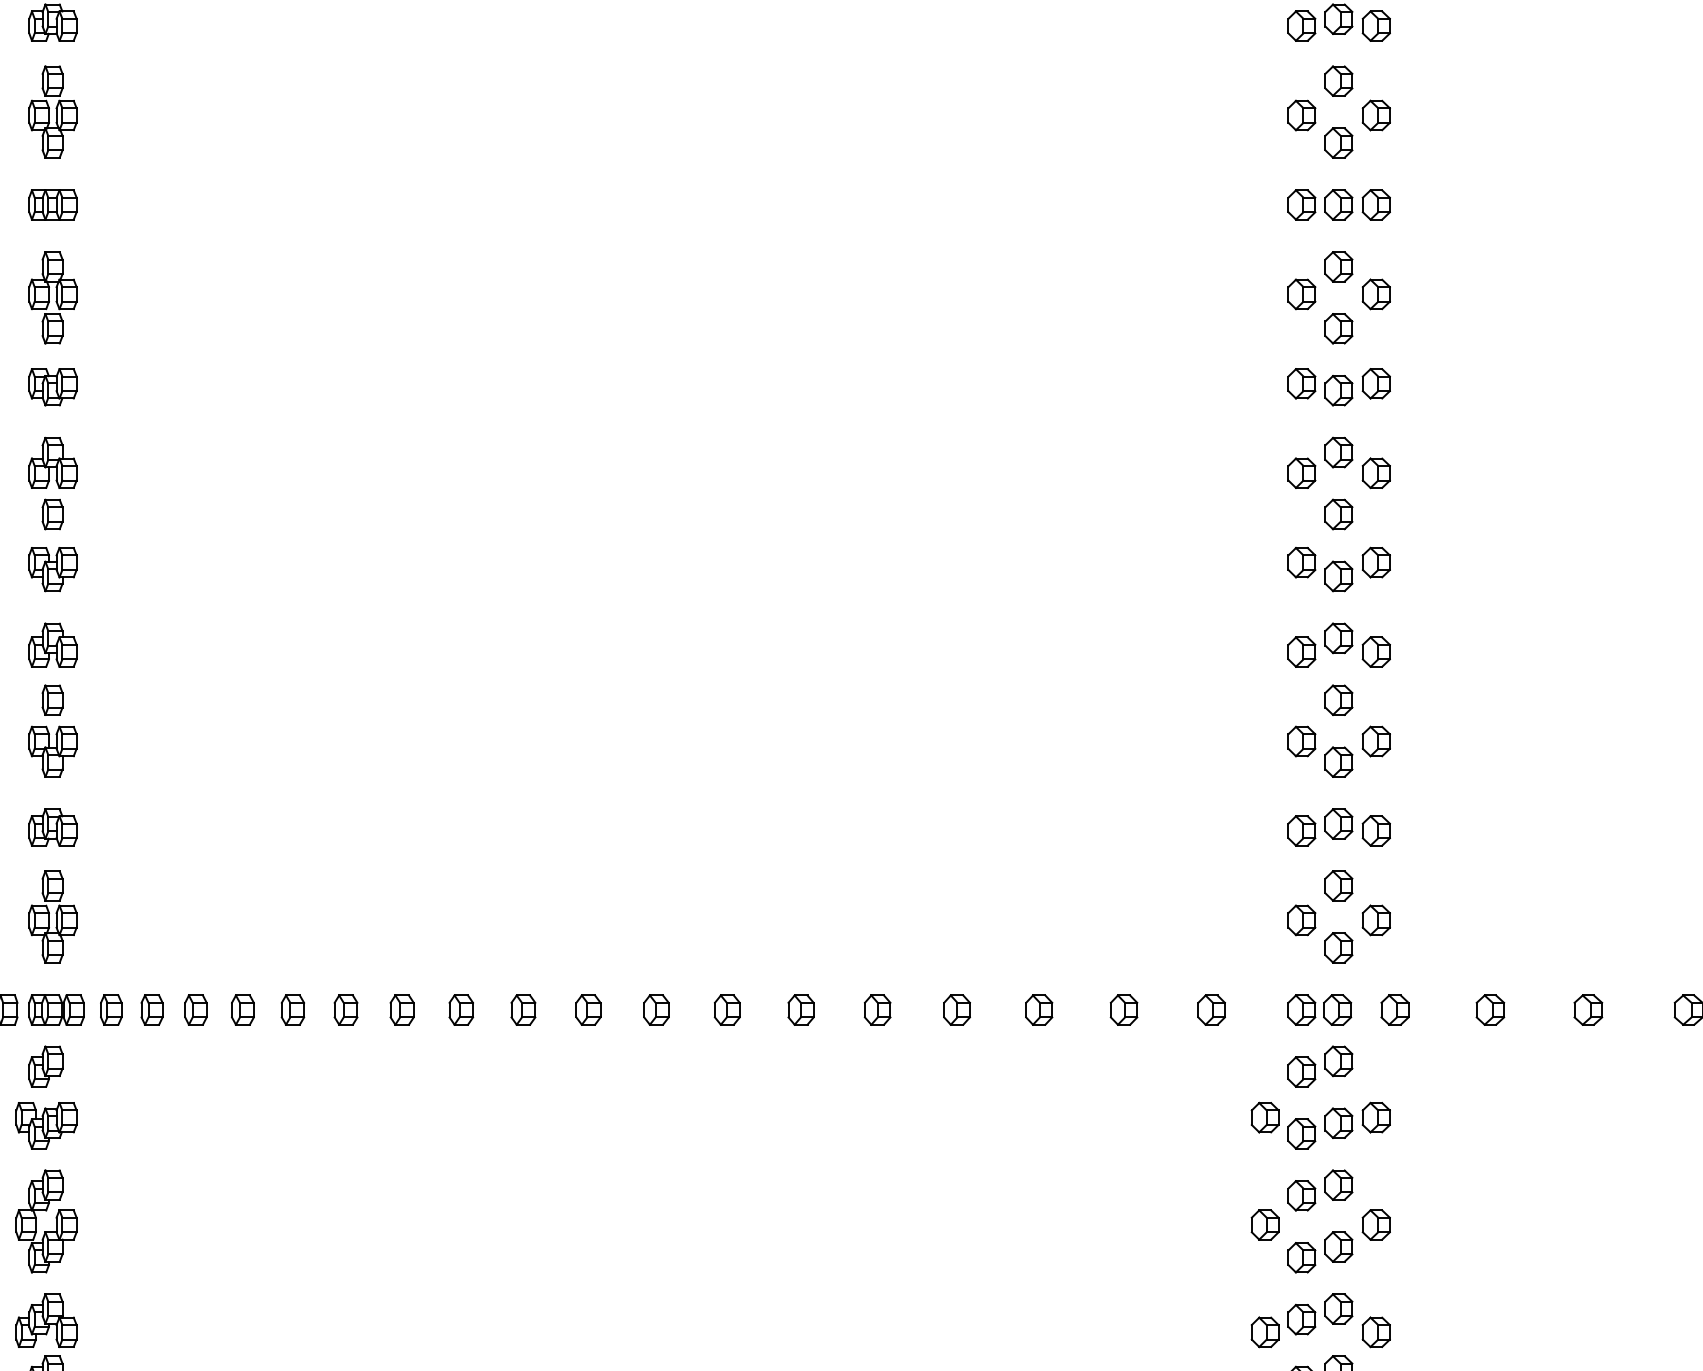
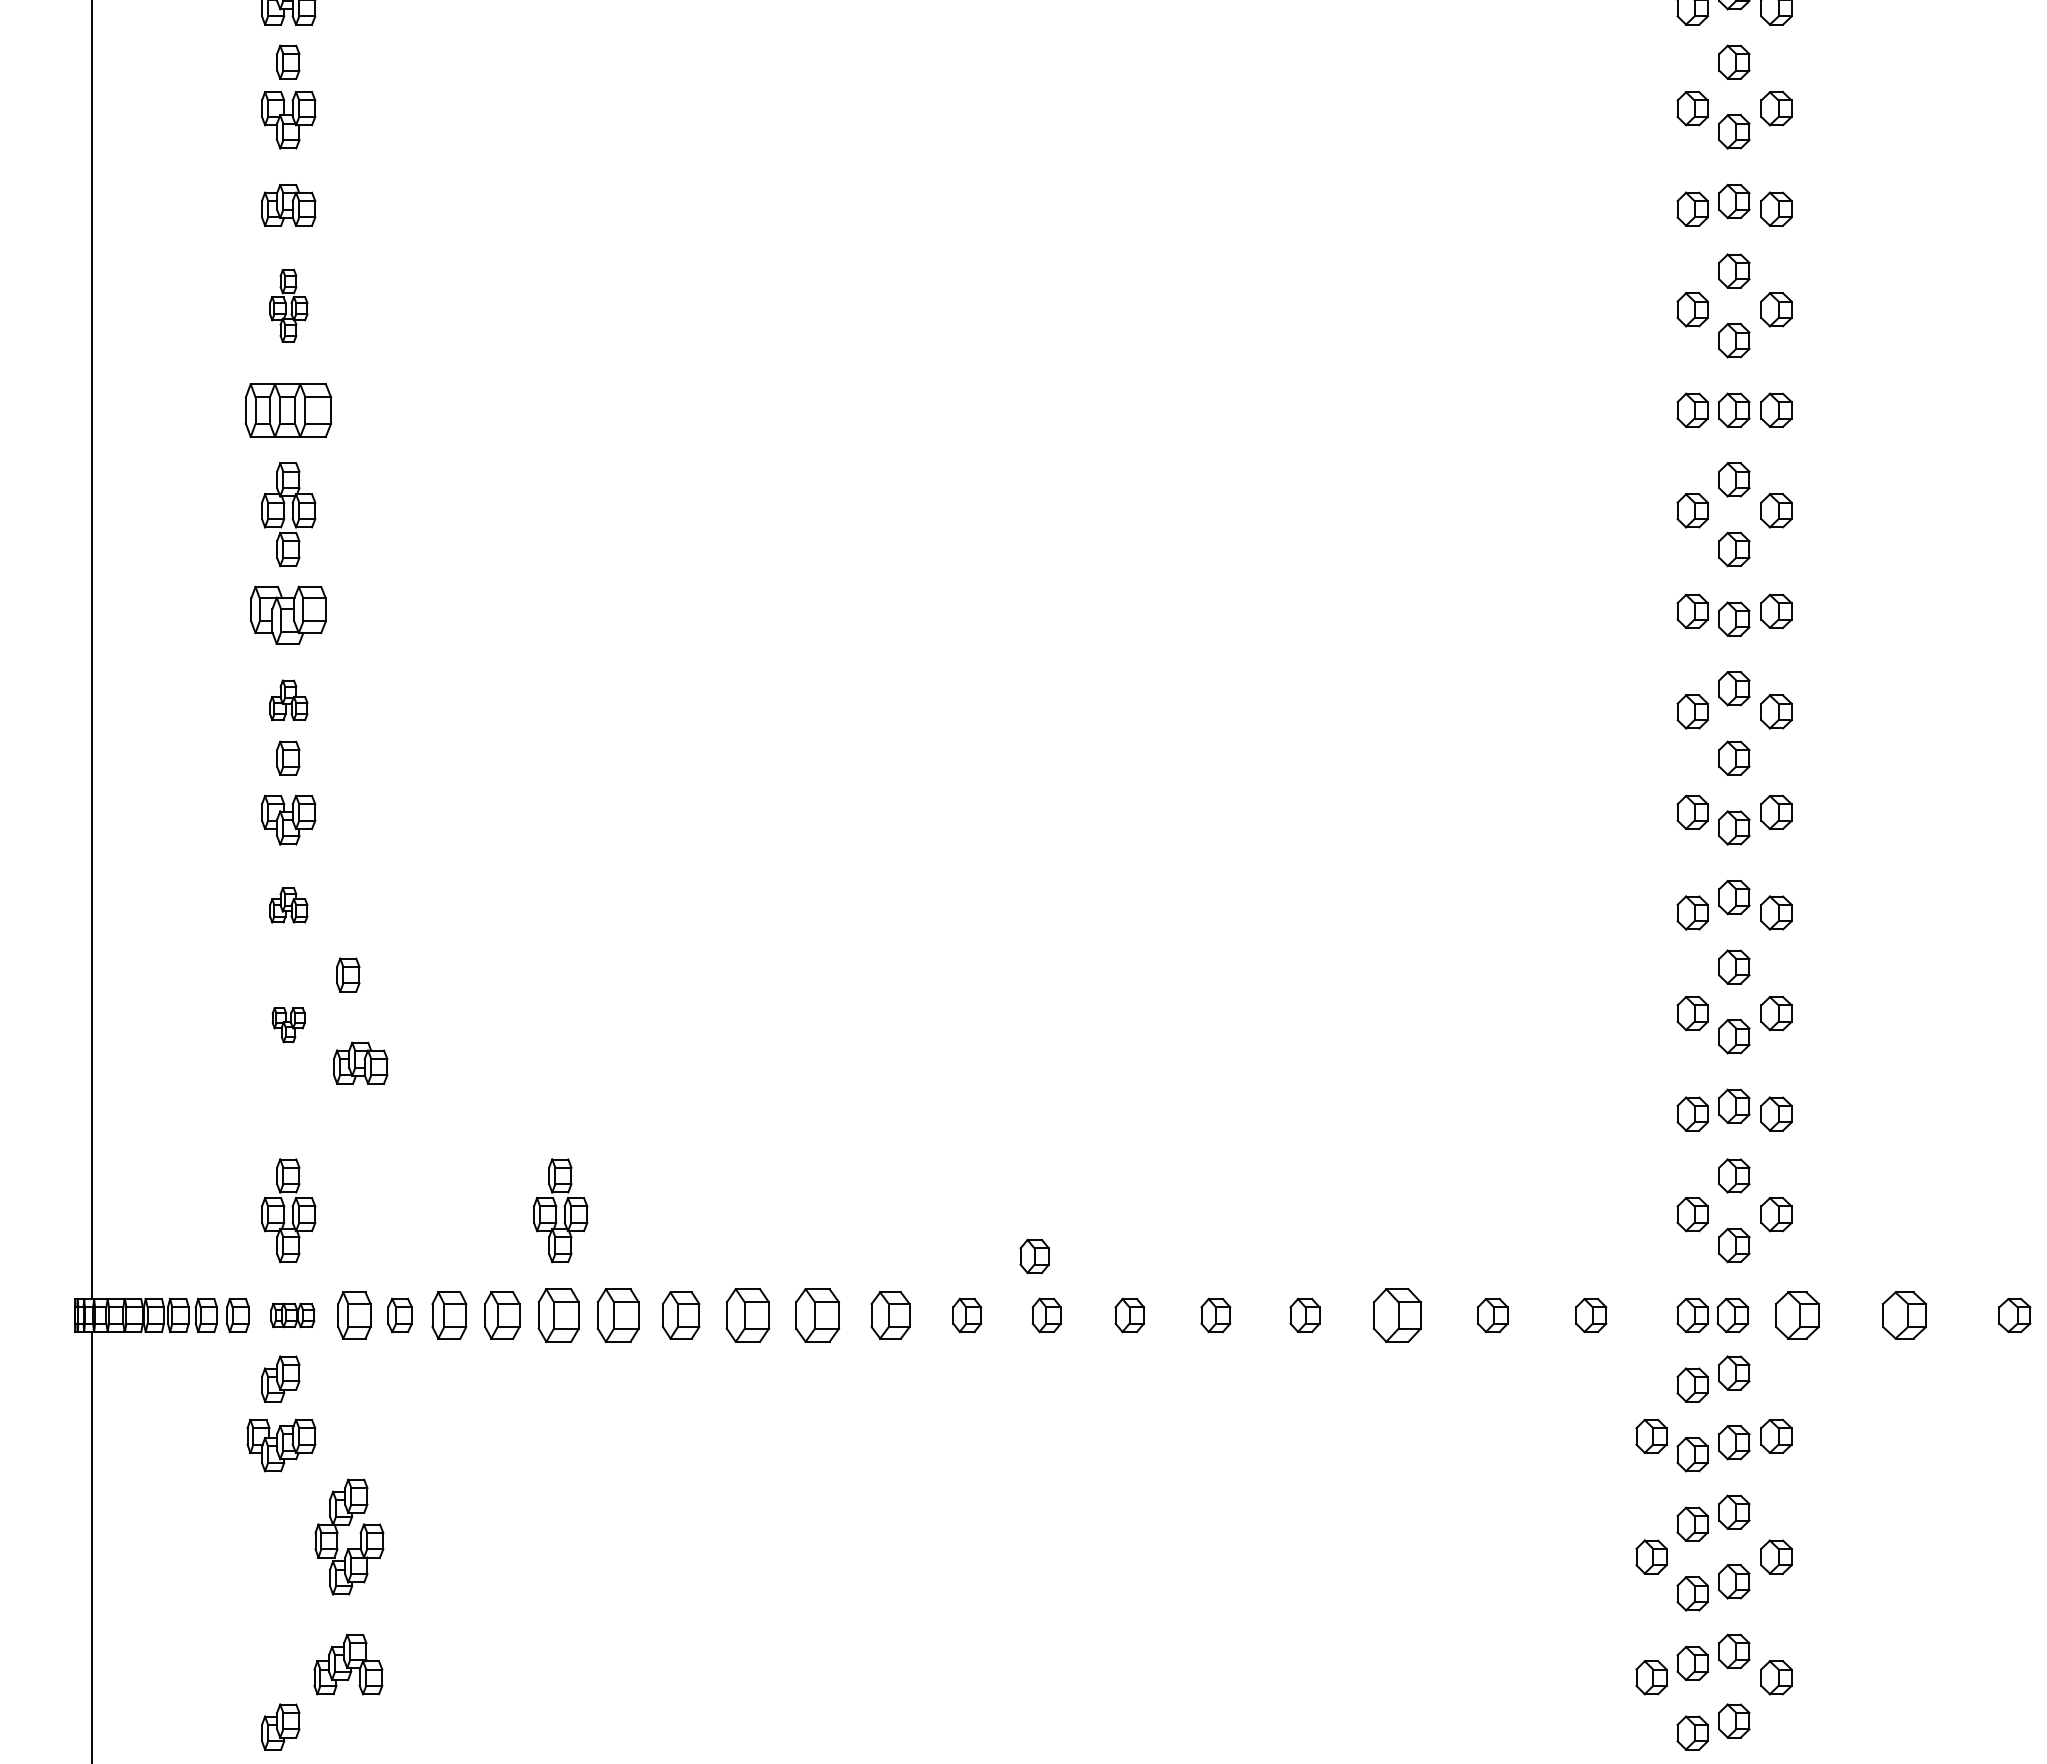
part: (52, 111) -> (288, 305), size x0.7
part: (52, 204) -> (288, 409), size x1.6
part: (52, 386) -> (288, 614), size x1.4
part: (52, 463) -> (288, 700), size x0.7
part: (52, 645) -> (288, 905), size x0.7
part: (52, 699) -> (348, 974), moved
part: (52, 752) -> (288, 1025), size x0.6
part: (52, 826) -> (360, 1062), moved
part: (294, 916) -> (560, 1210), added
part: (716, 957) -> (1034, 1256), added
part: (56, 1010) -> (292, 1315), size x0.7
part: (110, 1010) -> (353, 1315), size x1.4
part: (196, 1010) -> (449, 1315), size x1.4
part: (242, 1010) -> (501, 1315), size x1.4
part: (292, 1010) -> (557, 1315), size x1.6
part: (345, 1010) -> (617, 1315), size x1.6
part: (402, 1010) -> (681, 1315), size x1.4
part: (461, 1010) -> (747, 1315), size x1.6
part: (523, 1010) -> (817, 1315), size x1.6
part: (588, 1010) -> (890, 1315), size x1.4
part: (1039, 1010) -> (1397, 1315), size x1.6
part: (1395, 1010) -> (1797, 1315), size x1.4
part: (1490, 1010) -> (1904, 1315), size x1.4
part: (55, 1218) -> (359, 1533), moved
part: (46, 1320) -> (348, 1664), moved

